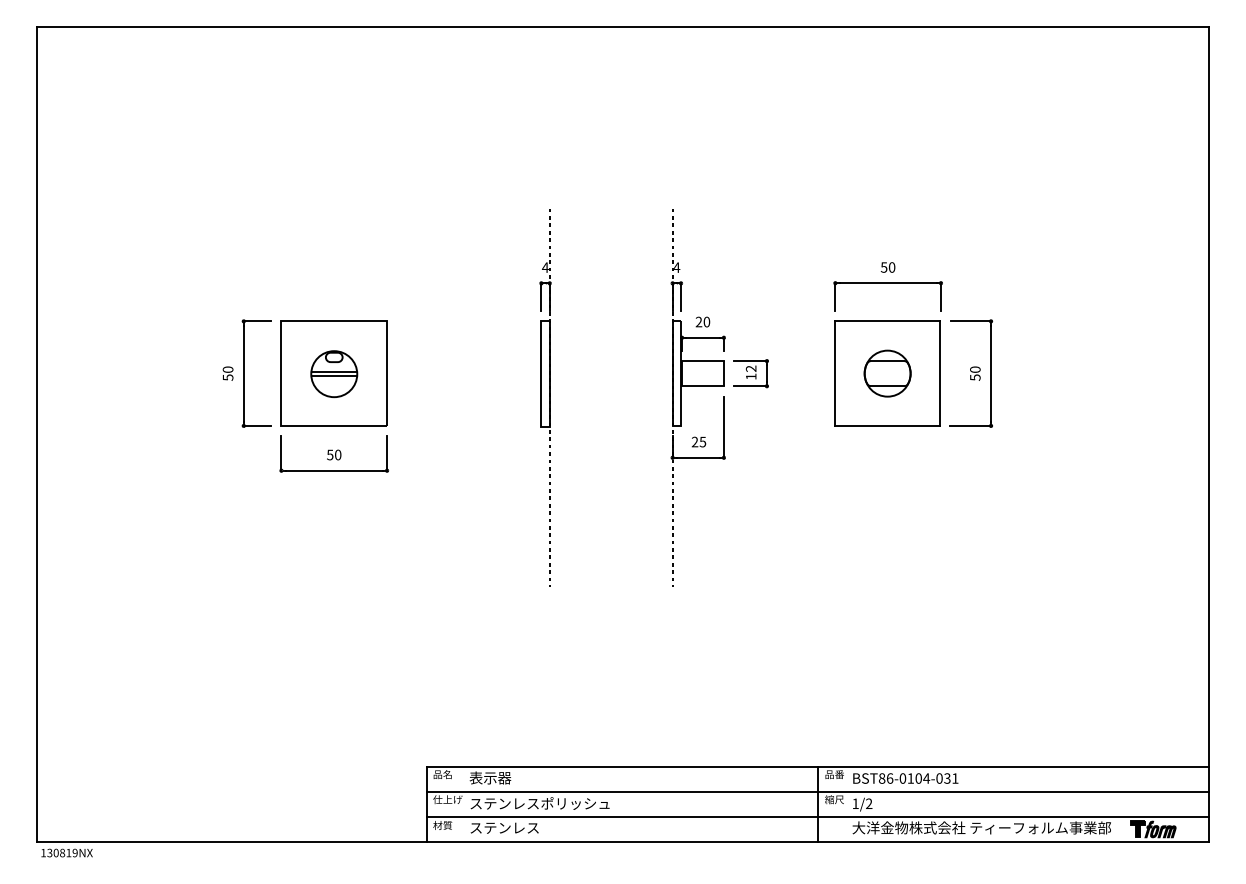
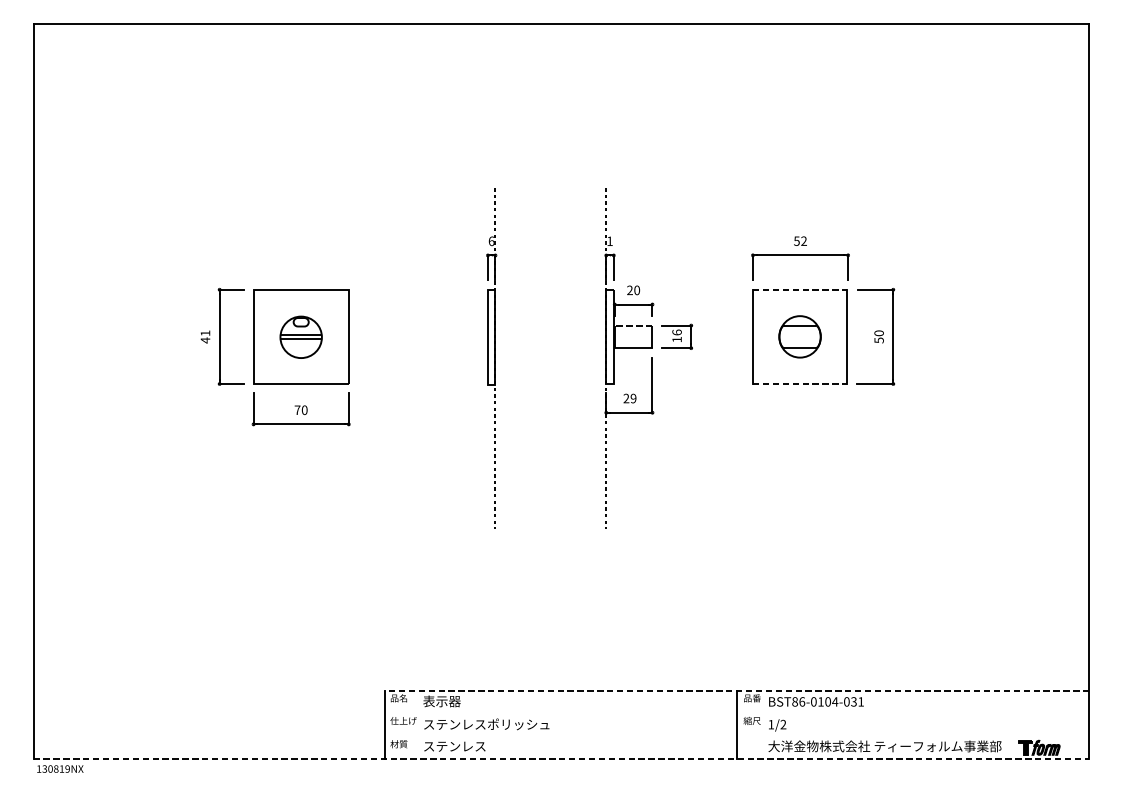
text: (545, 267) -> (491, 241), 4 -> 6
text: (677, 267) -> (610, 241), 4 -> 1
text: (891, 267) -> (803, 241), 50 -> 52
line: (888, 321) -> (800, 289), solid -> dashed
line: (702, 361) -> (633, 325), solid -> dashed
text: (750, 368) -> (676, 332), 12 -> 16
text: (227, 373) -> (204, 336), 50 -> 41
line: (888, 425) -> (800, 383), solid -> dashed
text: (702, 441) -> (633, 398), 25 -> 29
text: (330, 454) -> (297, 409), 50 -> 70
line: (817, 766) -> (736, 691), solid -> dashed
line: (817, 792) -> (736, 714), removed
line: (817, 817) -> (736, 737), removed
line: (623, 842) -> (561, 759), solid -> dashed

